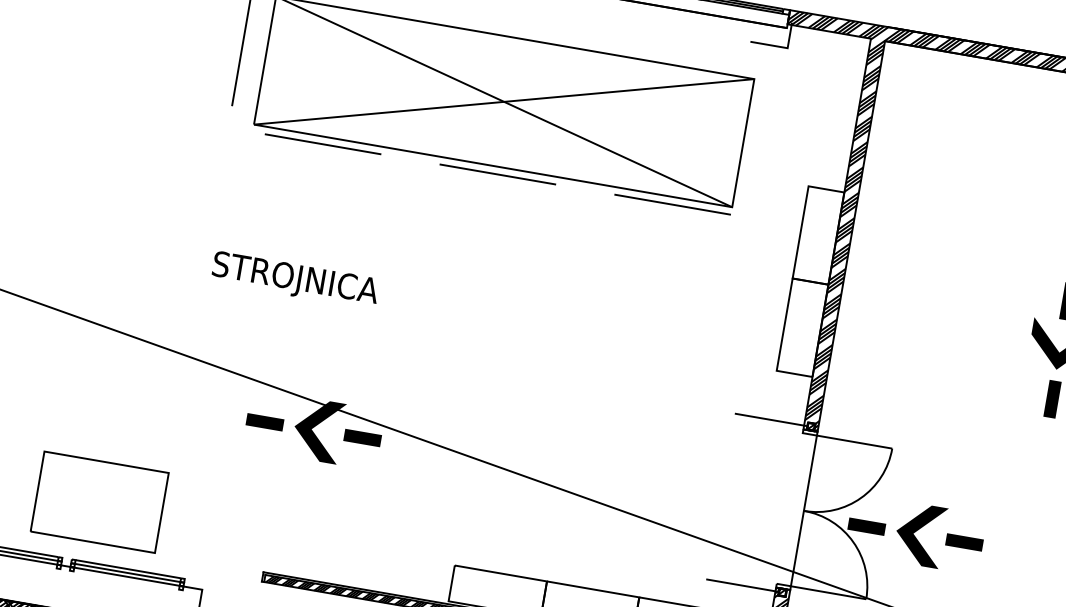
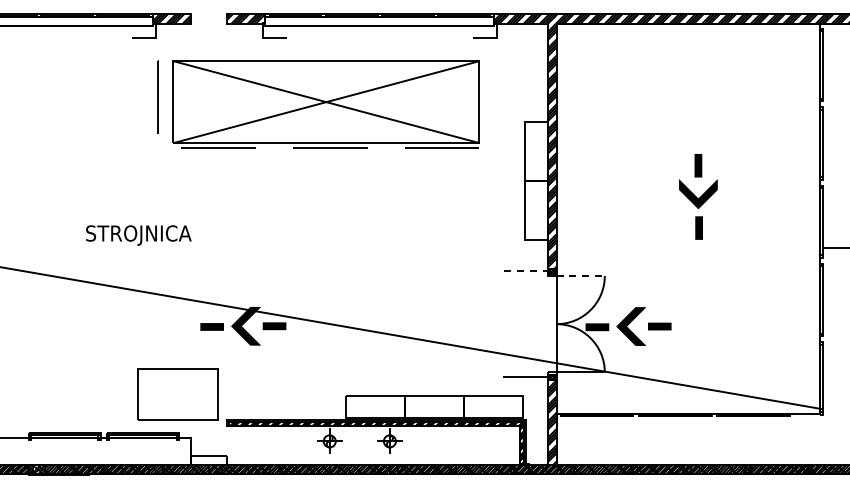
text: (294, 280) -> (138, 235), moved
line: (769, 420) -> (525, 271), solid -> dashed
line: (855, 441) -> (581, 275), solid -> dashed
part: (98, 502) -> (177, 394), moved

